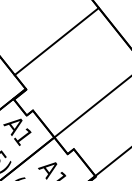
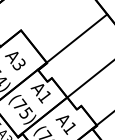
line: (56, 41) -> (76, 38), moved

